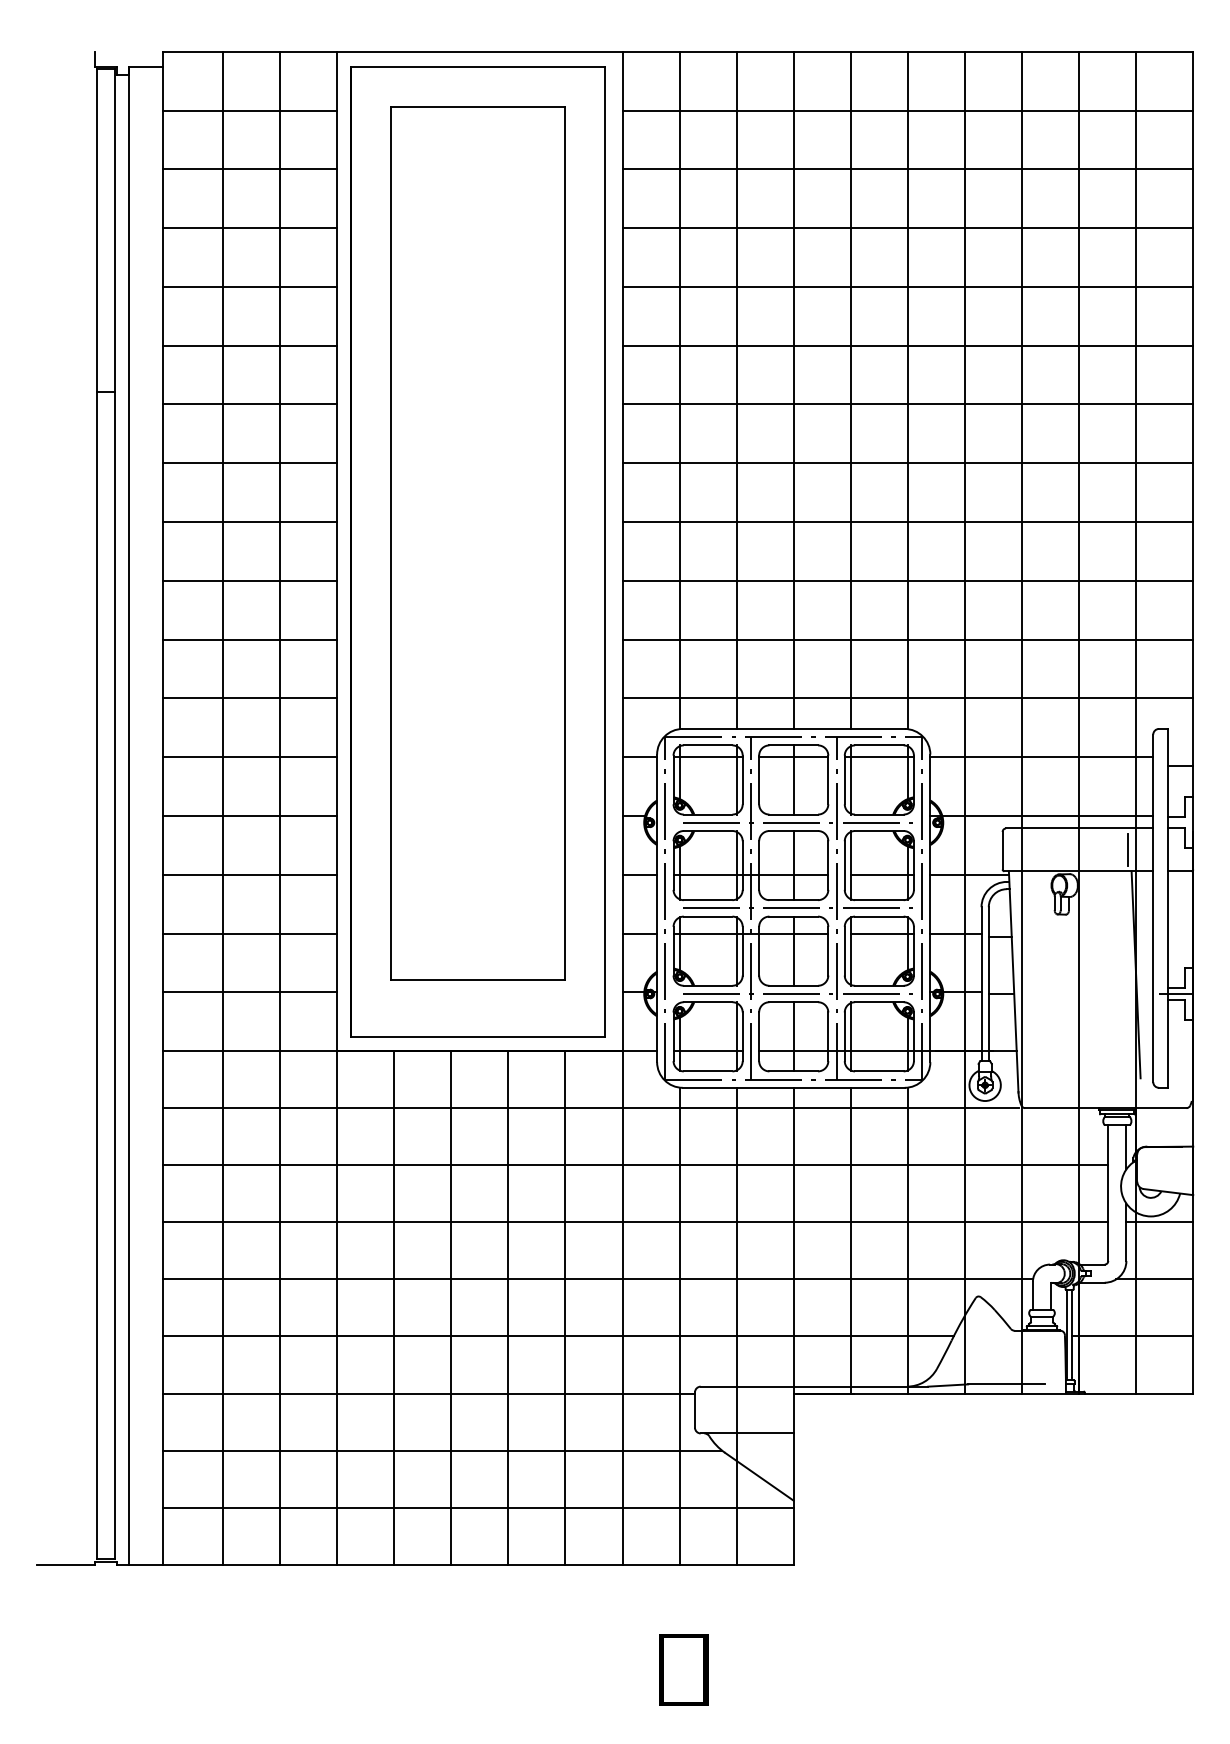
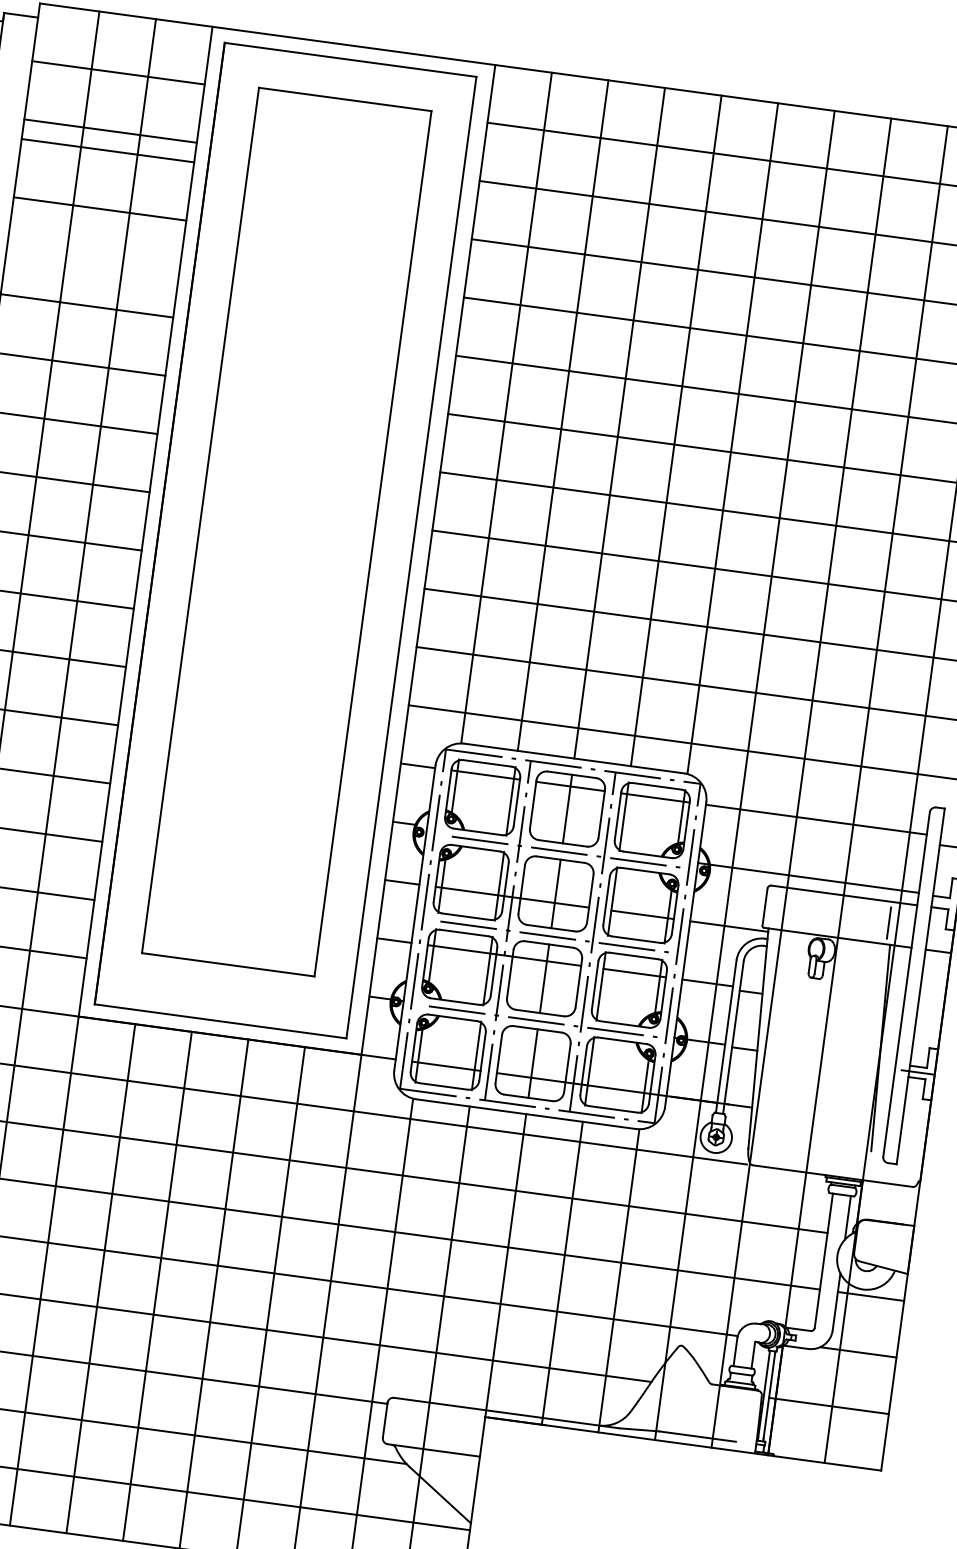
line: (250, 228) -> (108, 151), moved
line: (250, 286) -> (100, 208), moved

